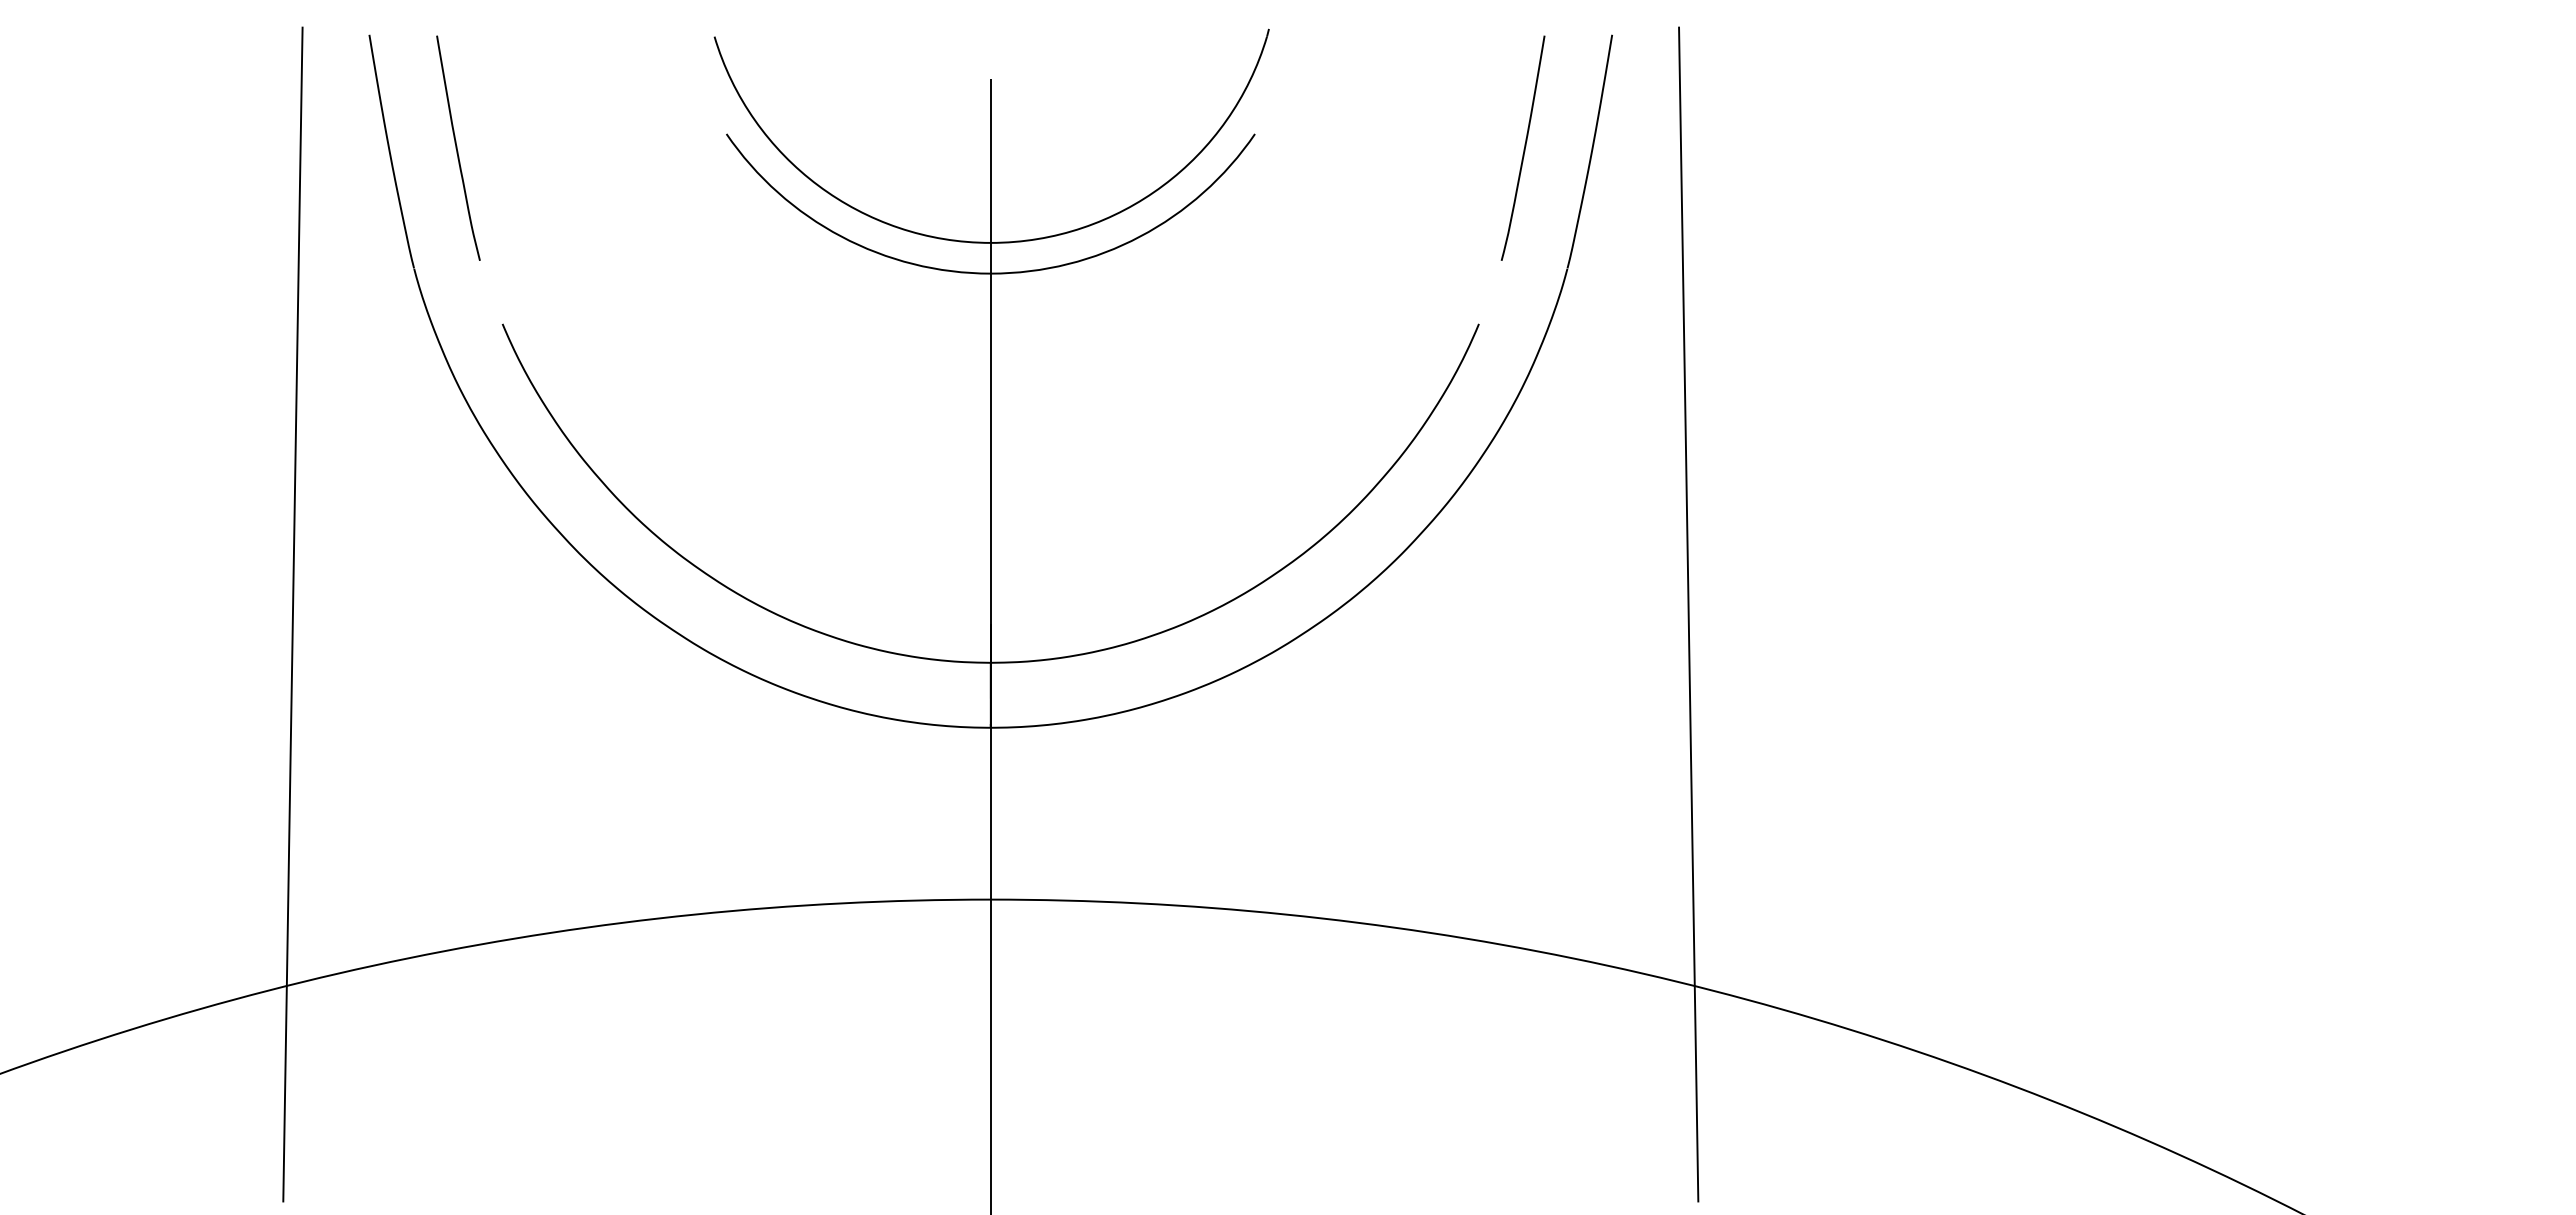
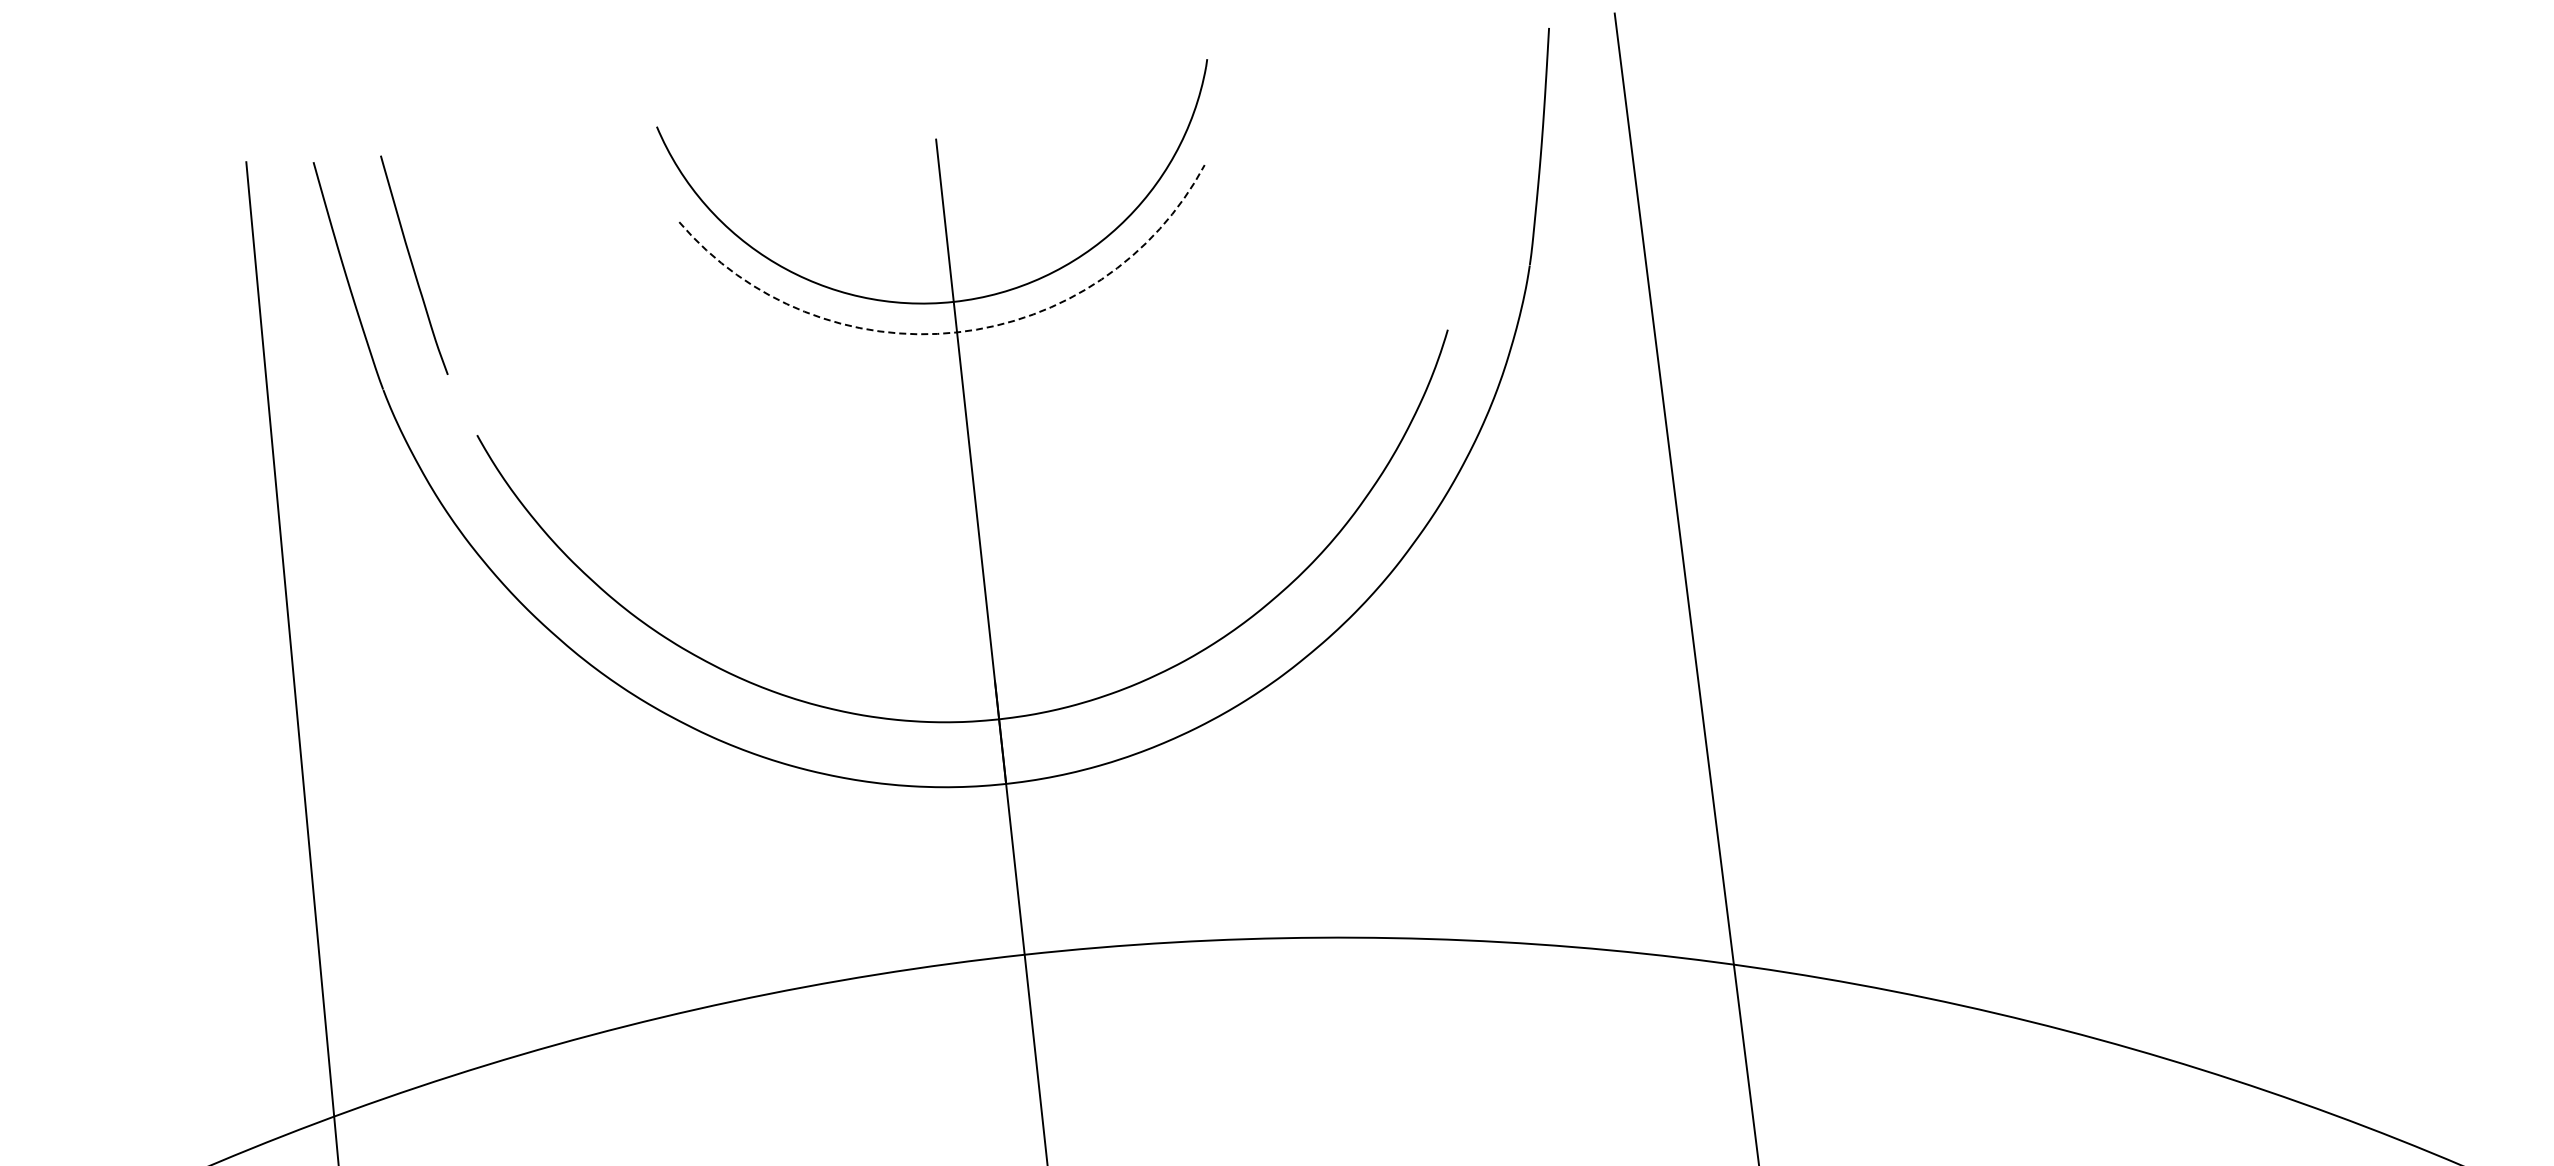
curve: (1524, 147) -> (1474, 149), removed
arc: (990, 273) -> (956, 332), solid -> dashed

